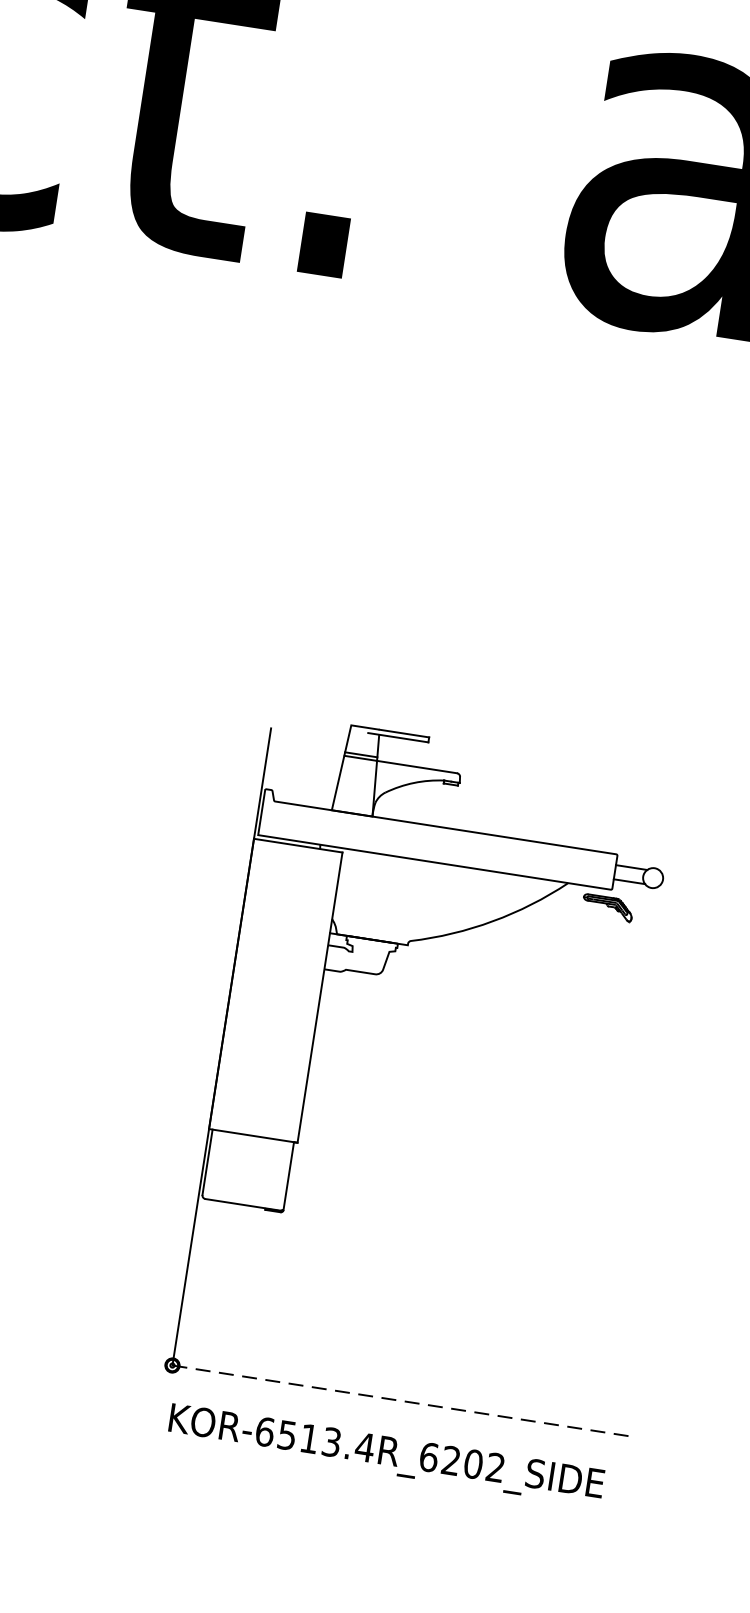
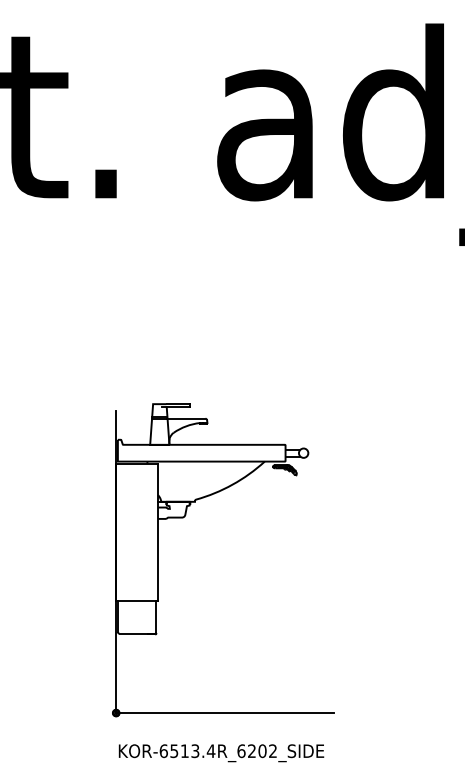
line: (400, 1401) -> (224, 713), dashed -> solid
text: (386, 1455) -> (221, 753), moved

